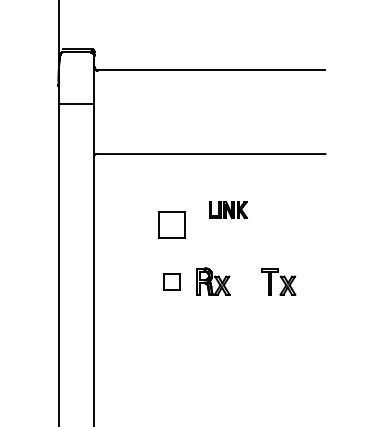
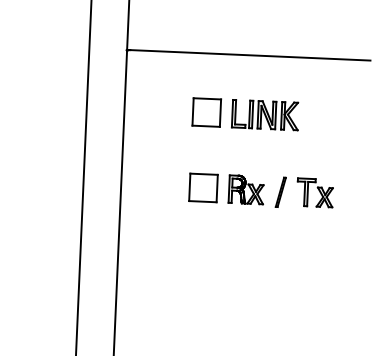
part: (228, 210) -> (265, 115), size x1.67
part: (171, 224) -> (205, 111), moved
part: (171, 281) -> (202, 187), size x1.67
line: (246, 282) -> (281, 192), added

